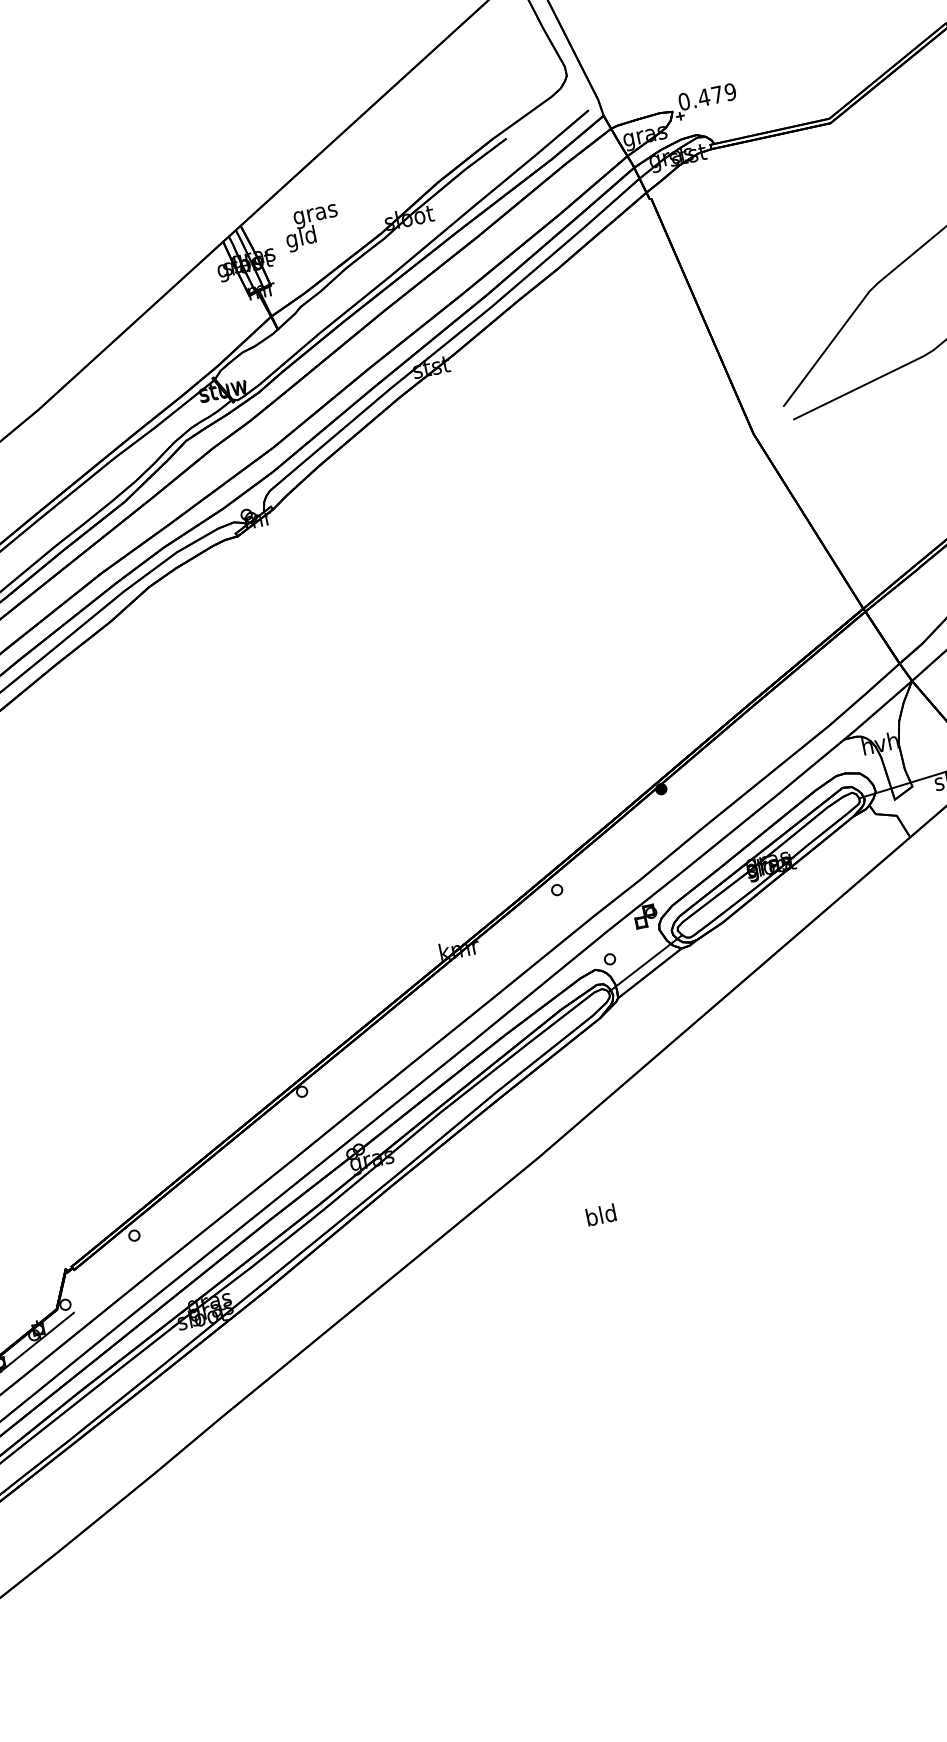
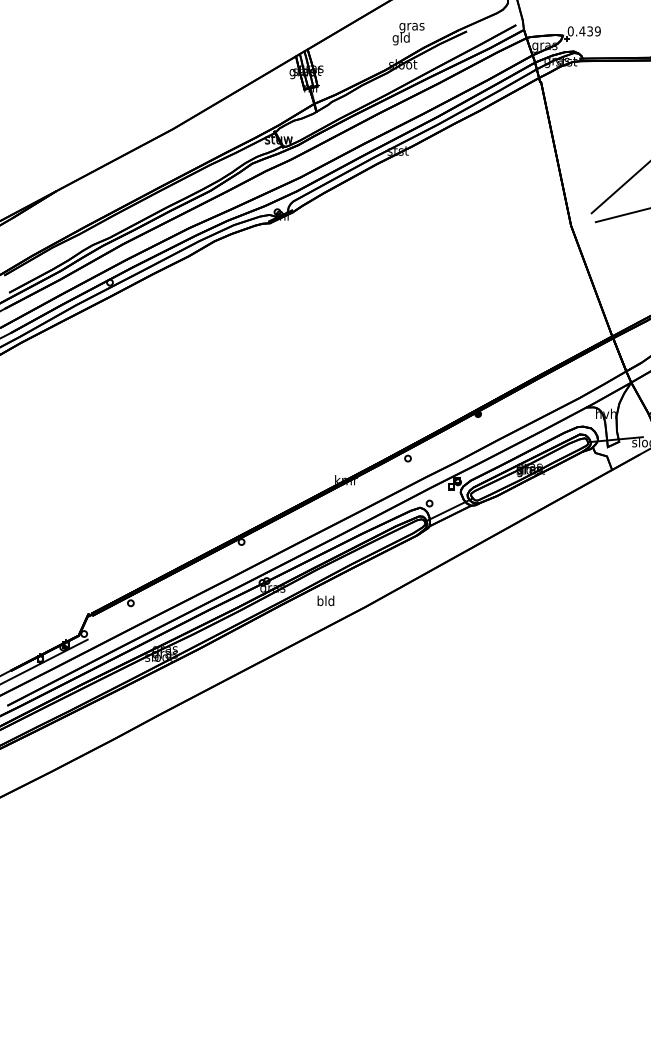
text: (716, 95) -> (589, 31), 0.479 -> 0.439
text: (312, 228) -> (408, 34), moved
text: (600, 1214) -> (325, 600), moved

